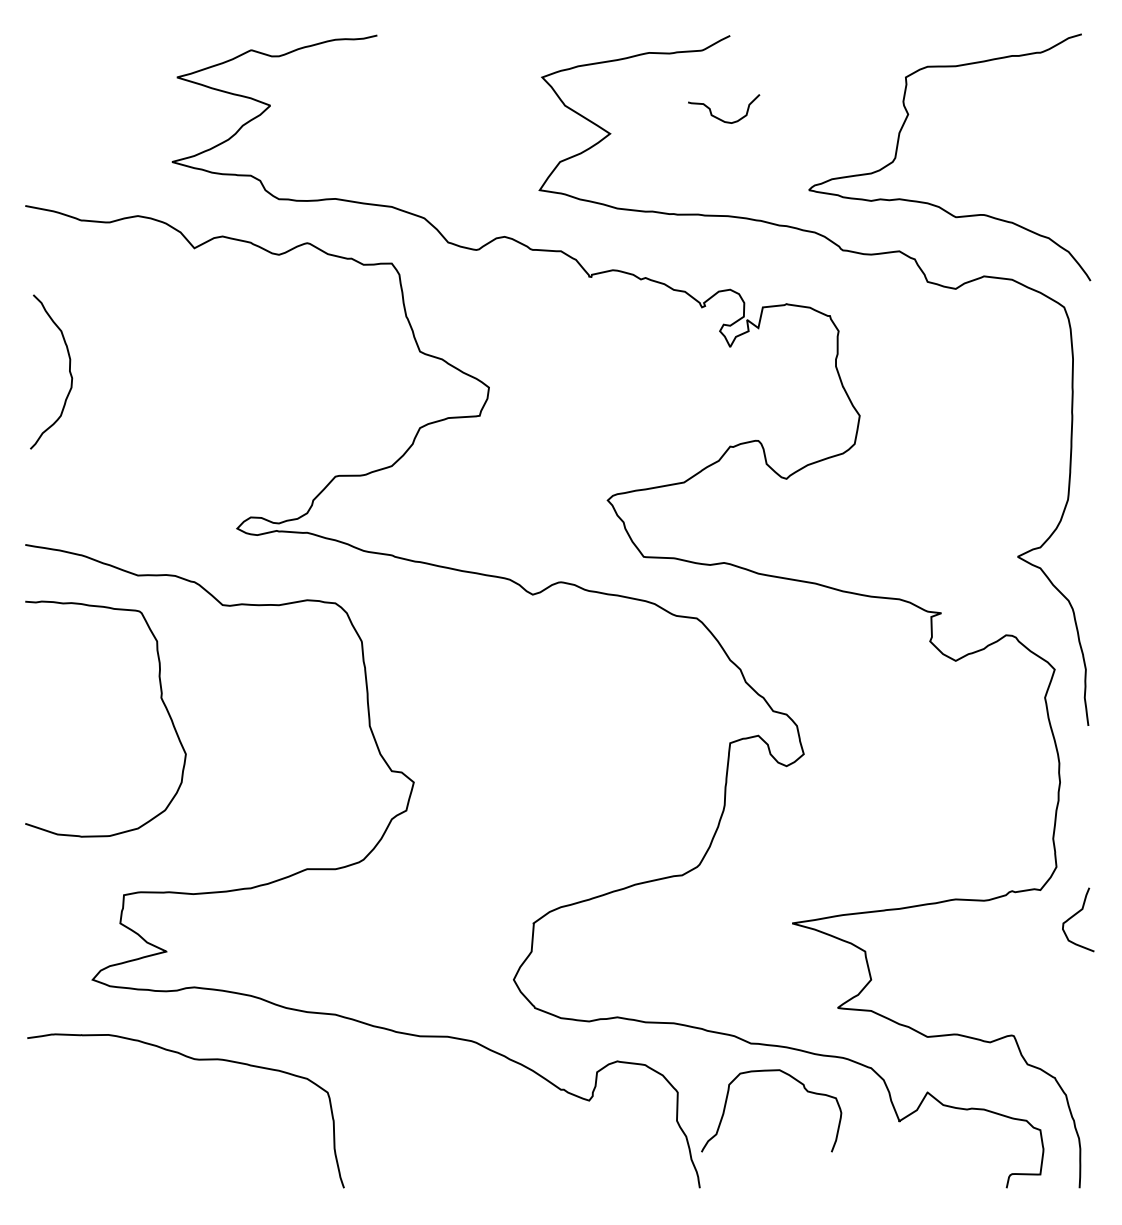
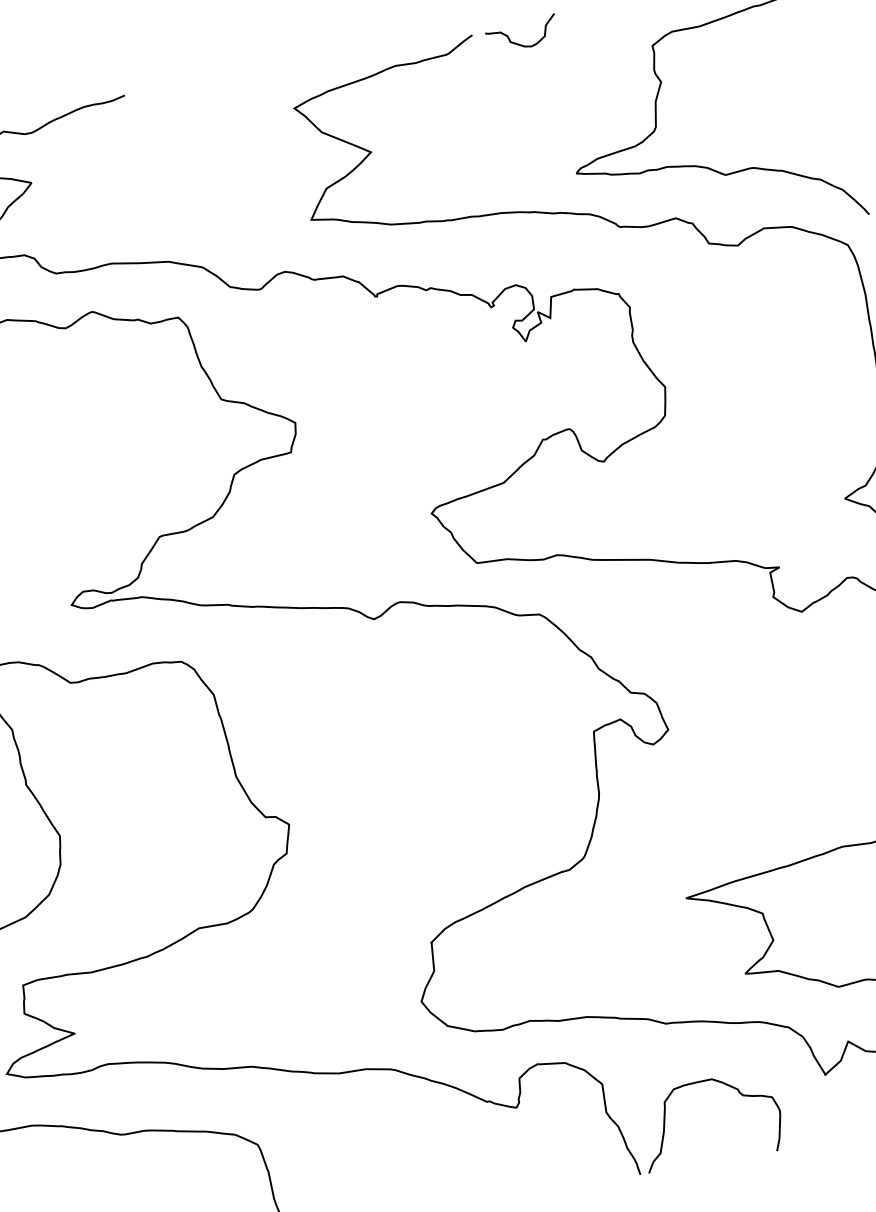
curve: (720, 118) -> (519, 43), moved
curve: (793, 1079) -> (727, 1086), moved

